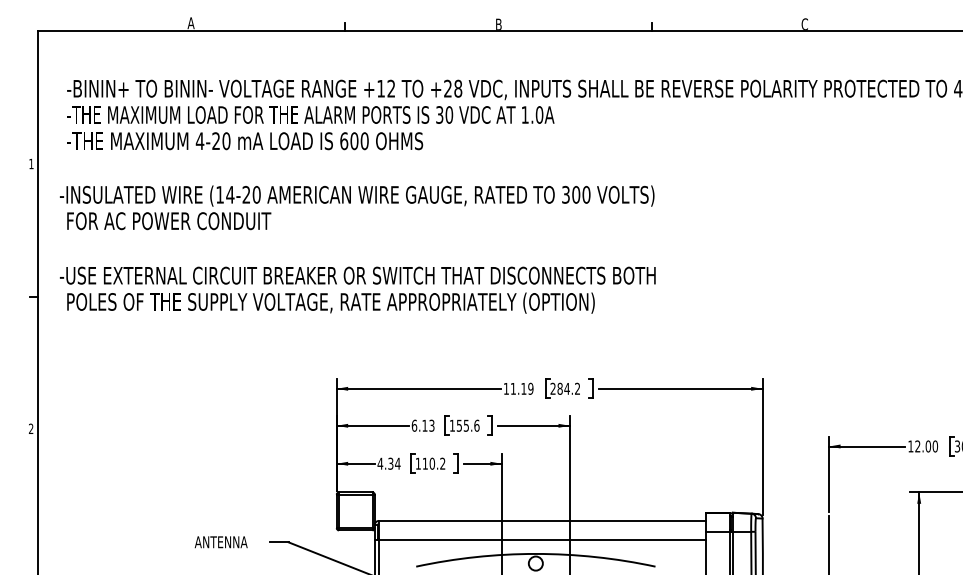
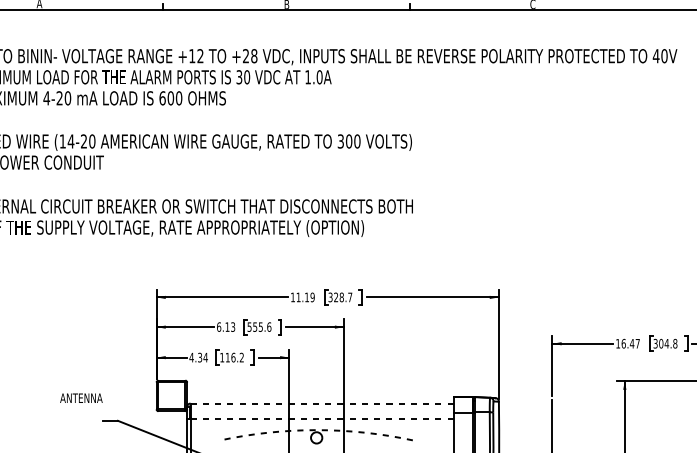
text: (565, 388) -> (340, 297), 284.2 -> 328.7
text: (451, 425) -> (248, 326), 155.6 -> 555.6
text: (926, 446) -> (630, 343), 12.00 -> 16.47
text: (432, 463) -> (233, 357), 110.2 -> 116.2
line: (542, 520) -> (322, 403), solid -> dashed
line: (542, 540) -> (322, 419), solid -> dashed
text: (220, 542) -> (80, 398), moved
arc: (535, 553) -> (316, 429), solid -> dashed

